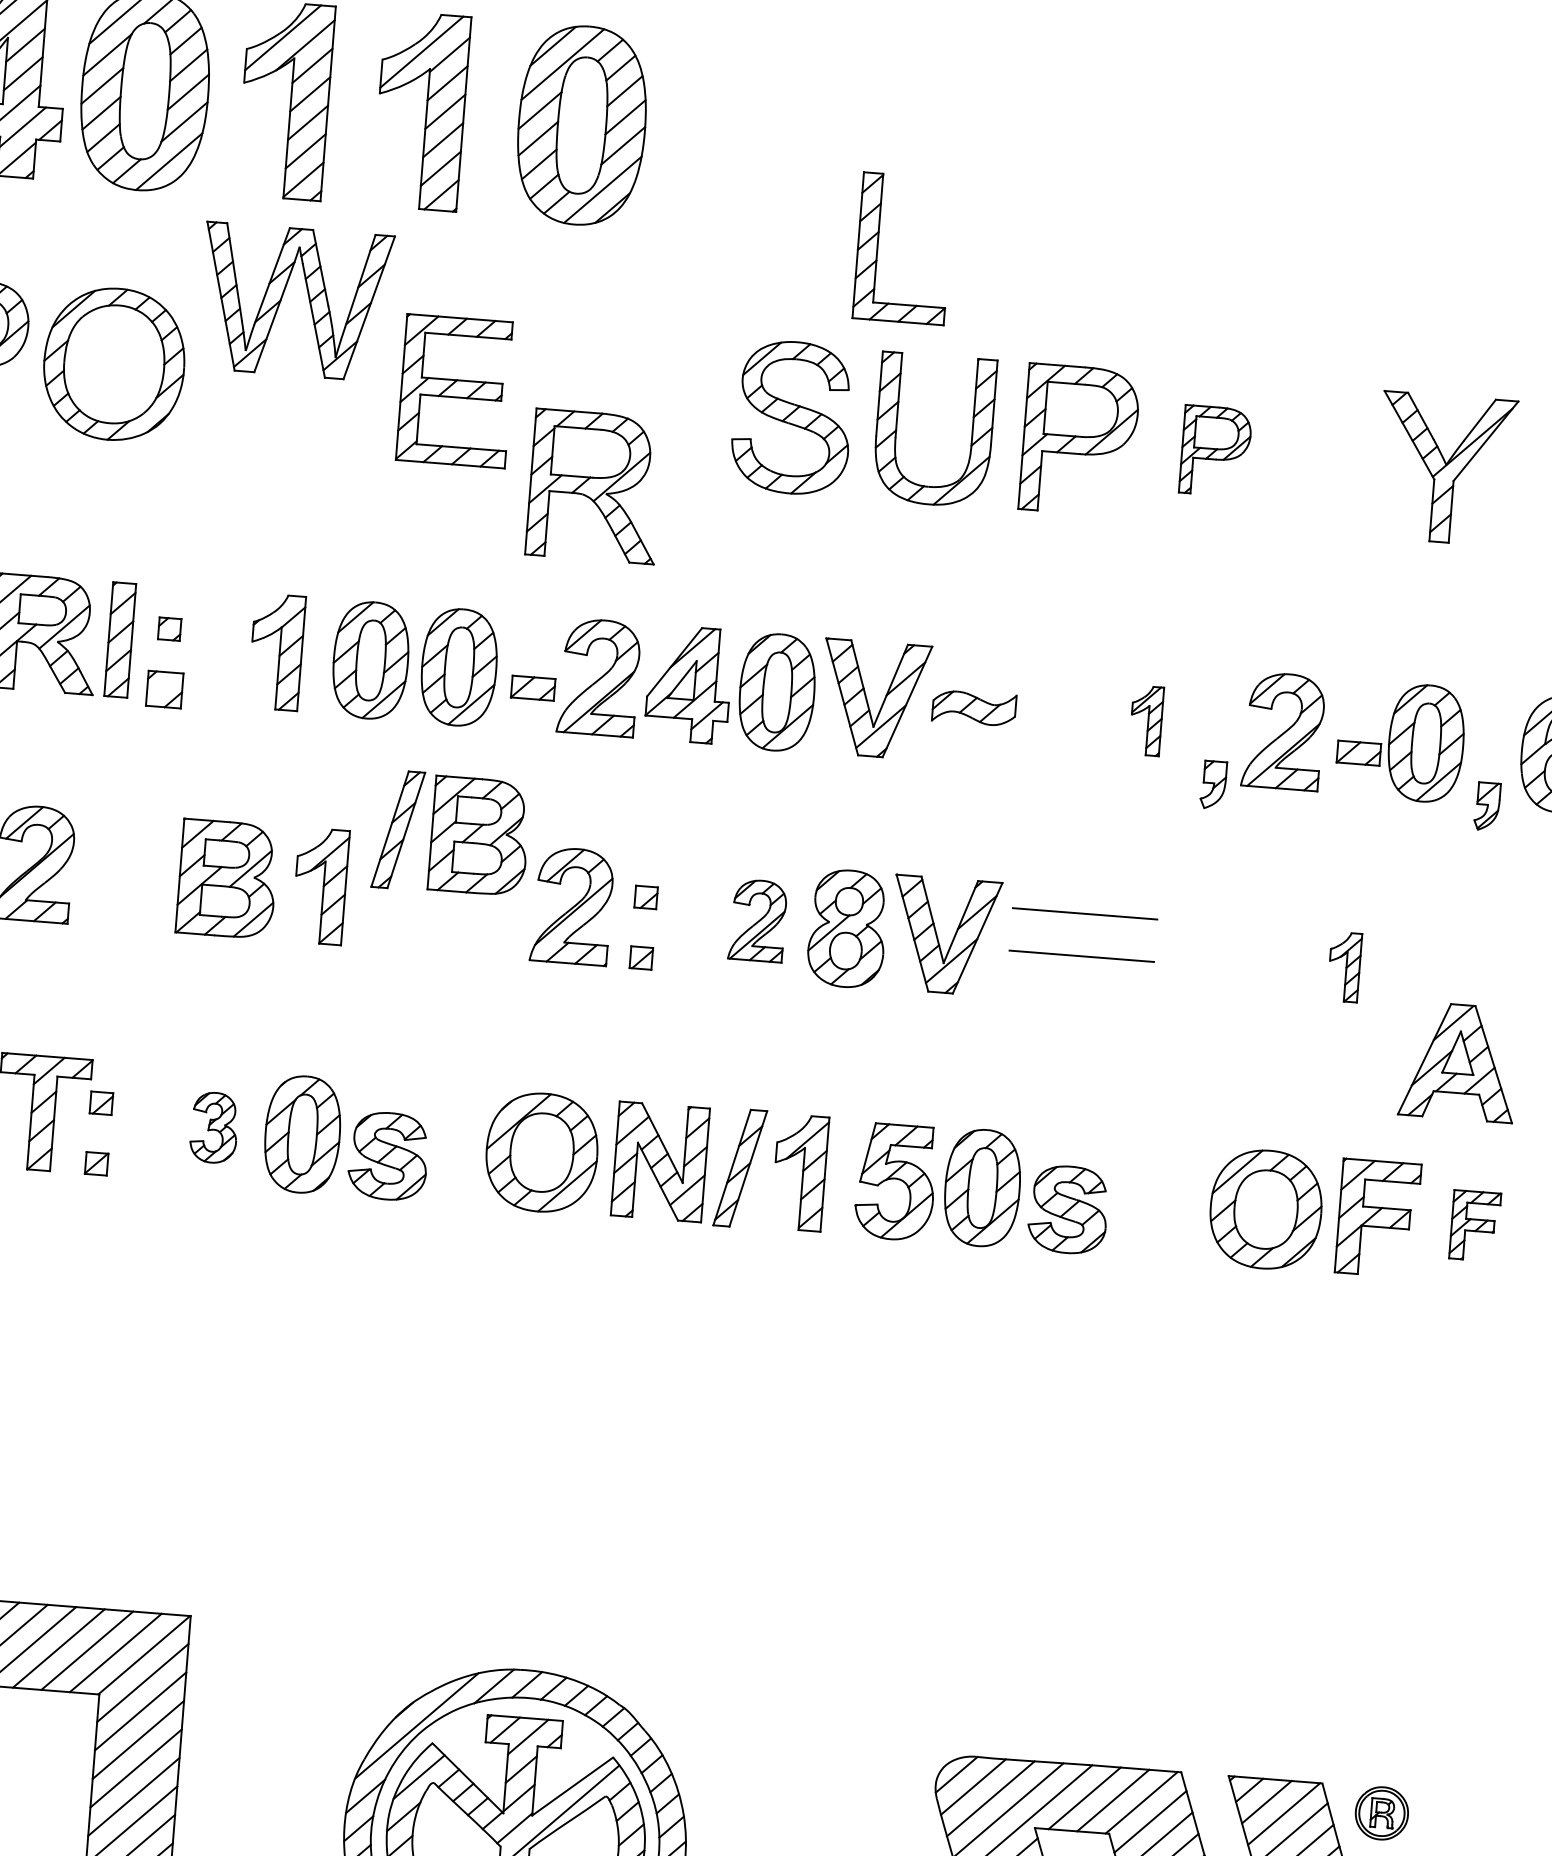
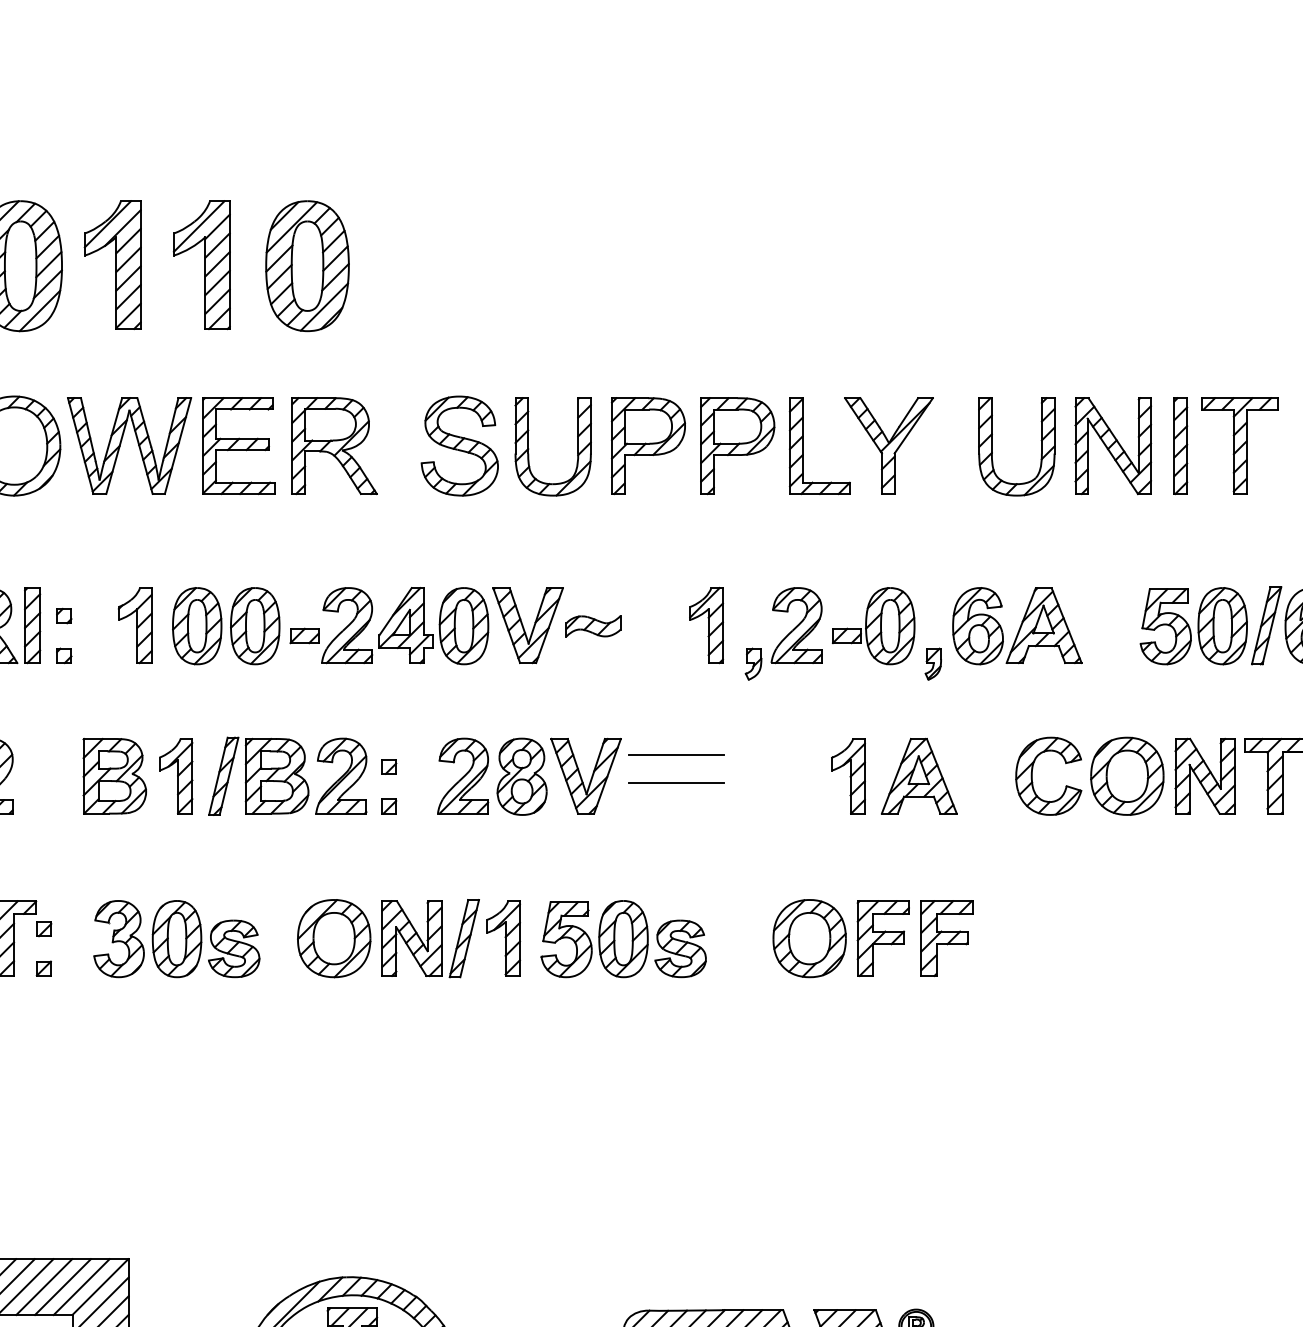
part: (878, 247) -> (803, 446), moved
part: (283, 298) -> (121, 444), moved
part: (1215, 451) -> (737, 446), size x1.67
part: (594, 485) -> (334, 445), moved
part: (165, 689) -> (64, 655), size x0.62
part: (1146, 720) -> (706, 625), size x1.67
part: (451, 832) -> (258, 775), moved
part: (758, 919) -> (463, 775), size x1.43
part: (1344, 967) -> (848, 776), size x1.67
part: (1459, 1060) -> (919, 775), moved
part: (213, 1128) -> (118, 939), size x1.67
part: (1474, 1225) -> (946, 938), size x1.67

